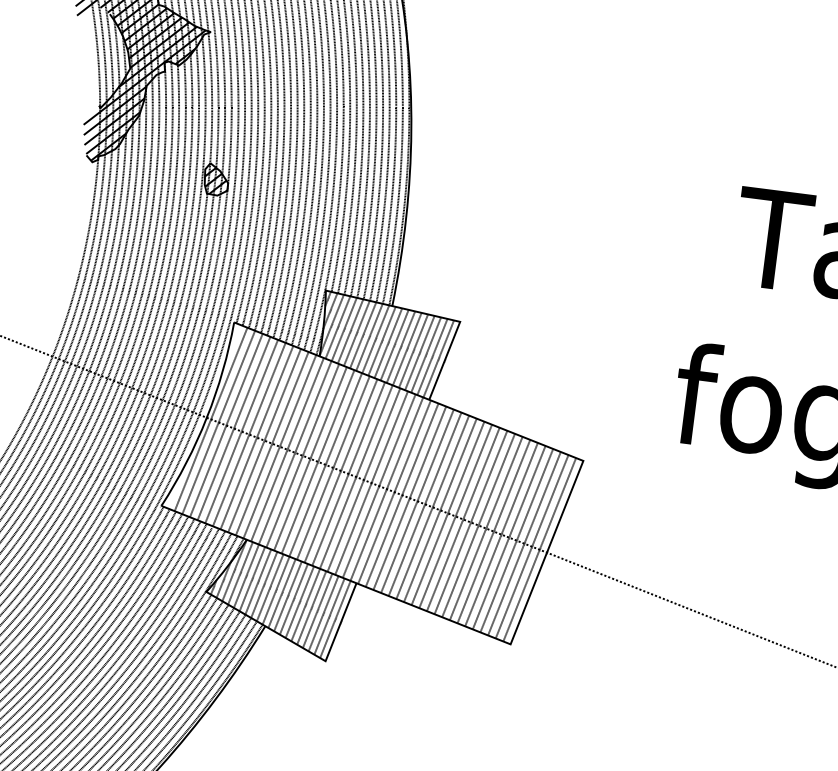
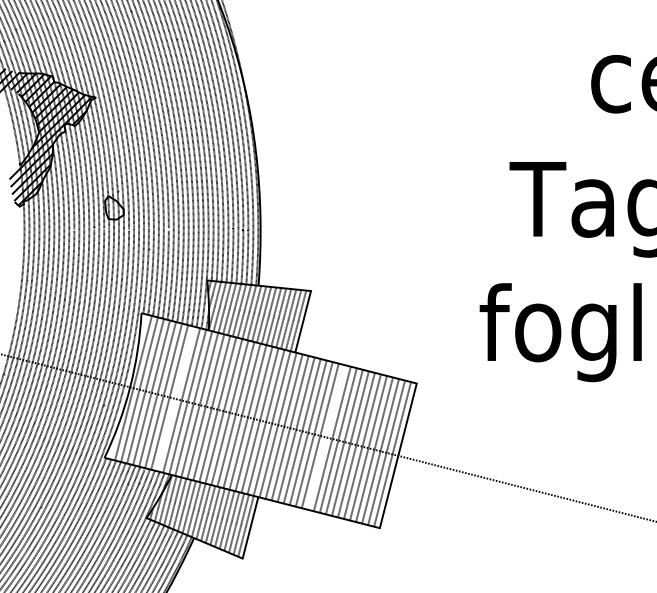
hatch: (216, 180) -> (114, 208), removed
line: (264, 440) -> (175, 398), removed
line: (454, 516) -> (325, 437), removed

